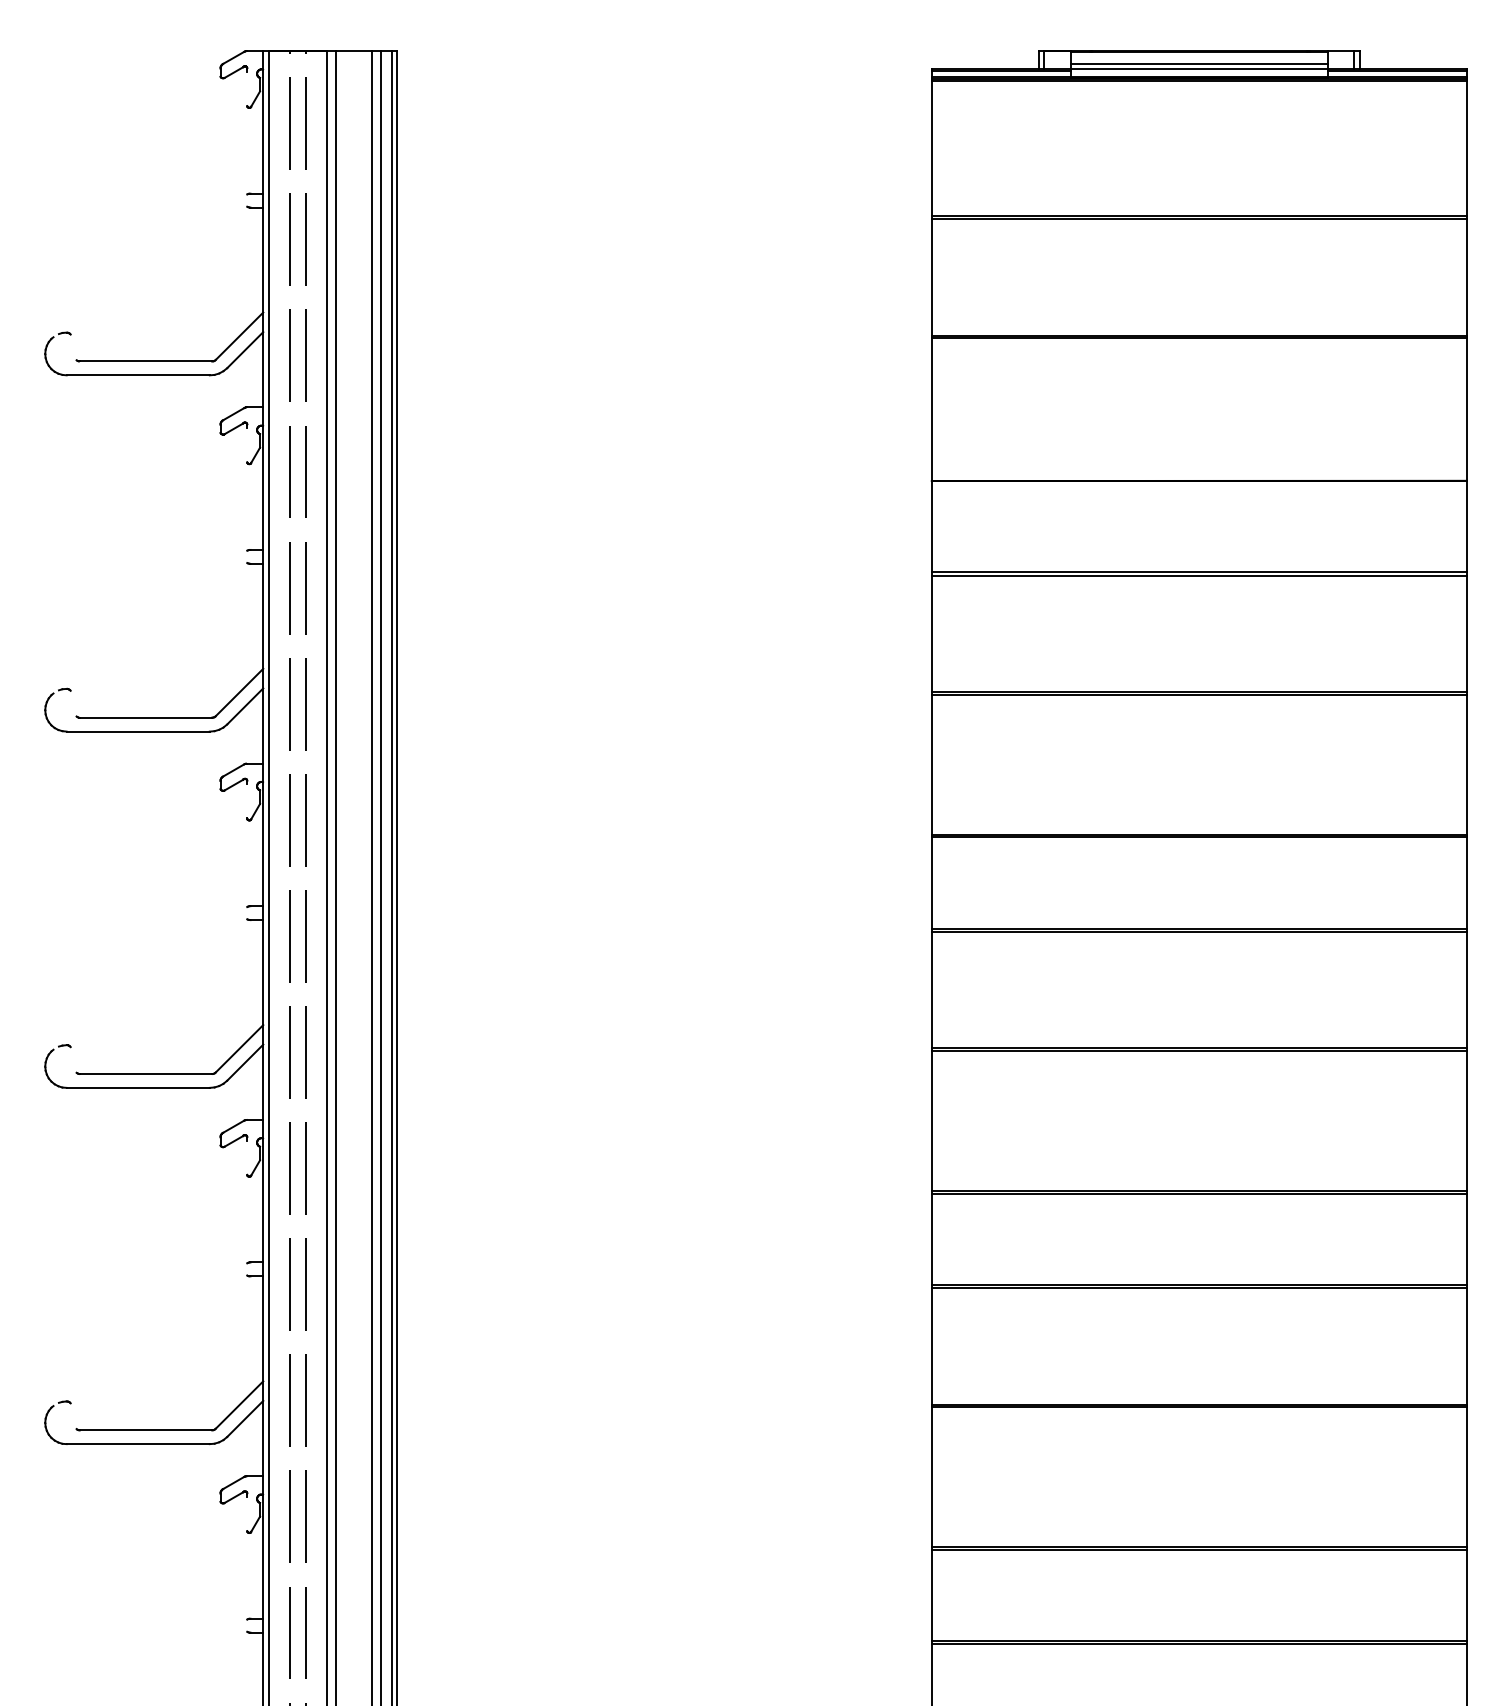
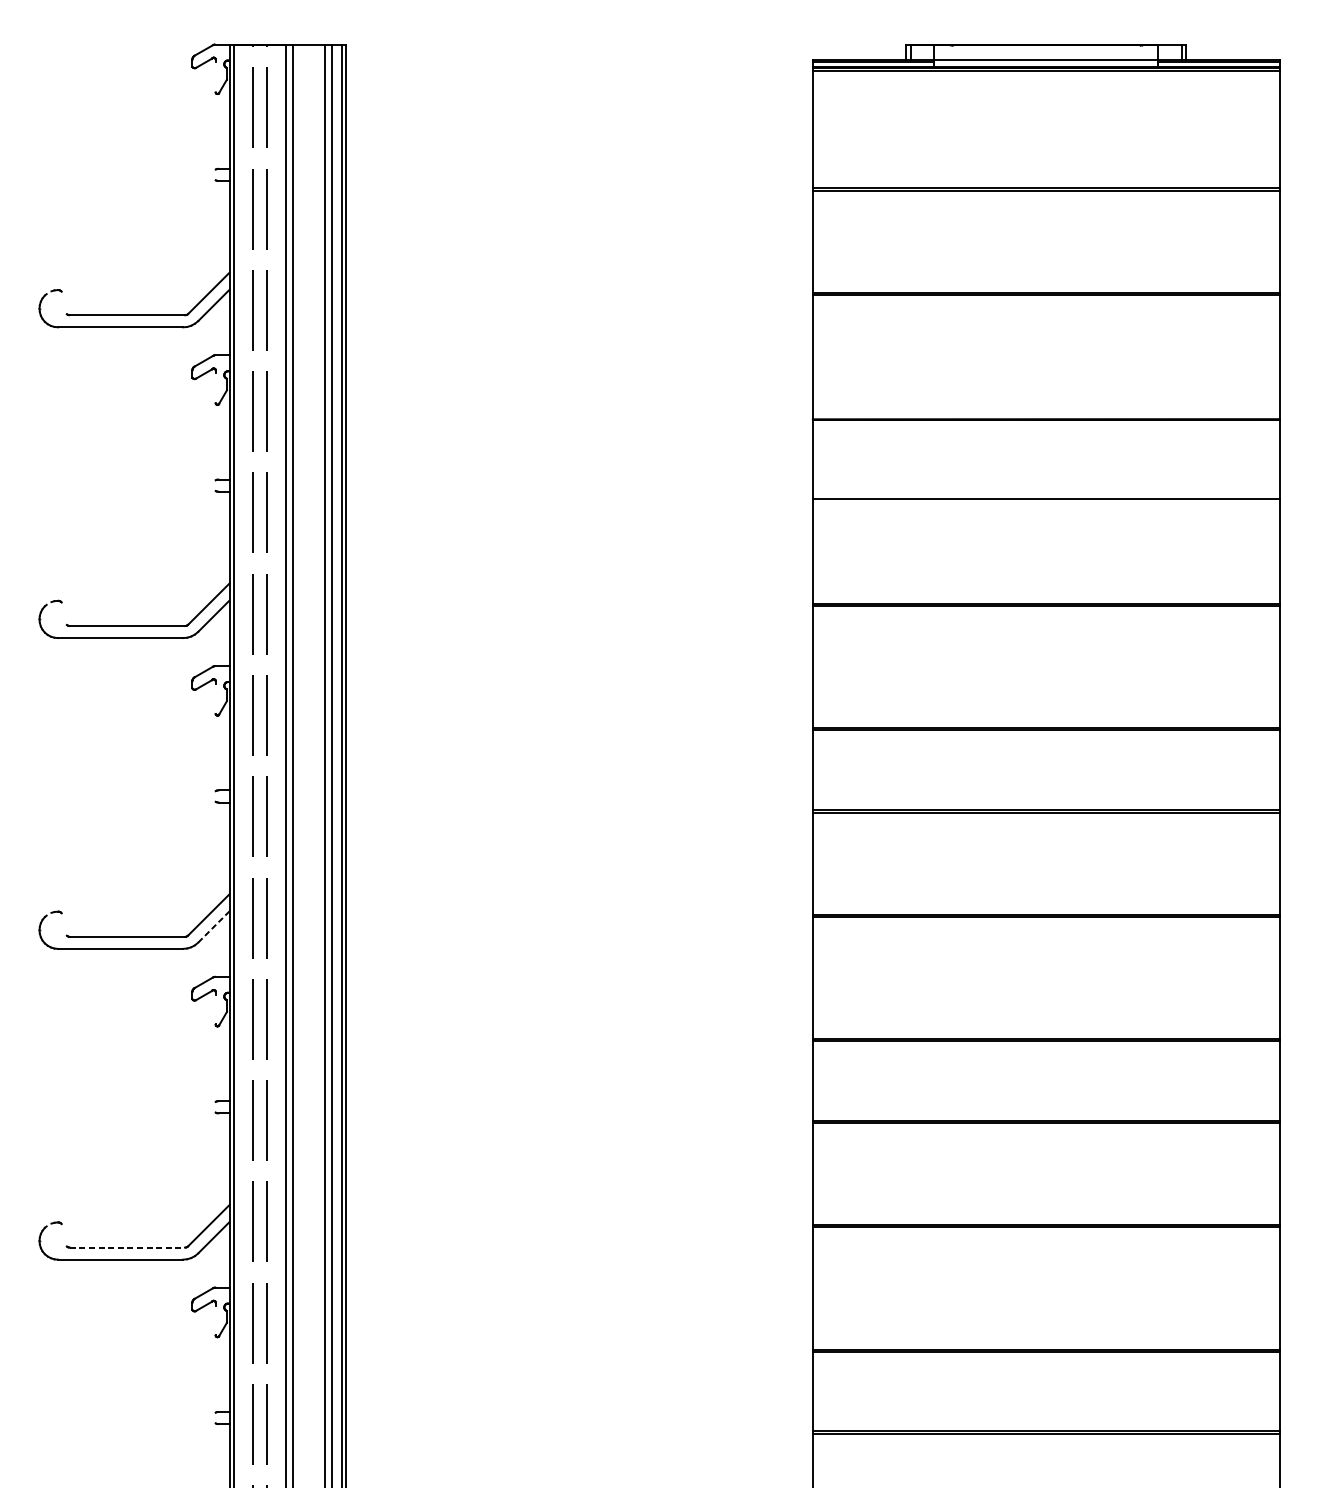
line: (1198, 63) -> (1045, 55), removed
line: (1198, 575) -> (1045, 501), removed
line: (244, 1063) -> (213, 927), solid -> dashed
line: (146, 1430) -> (127, 1247), solid -> dashed

